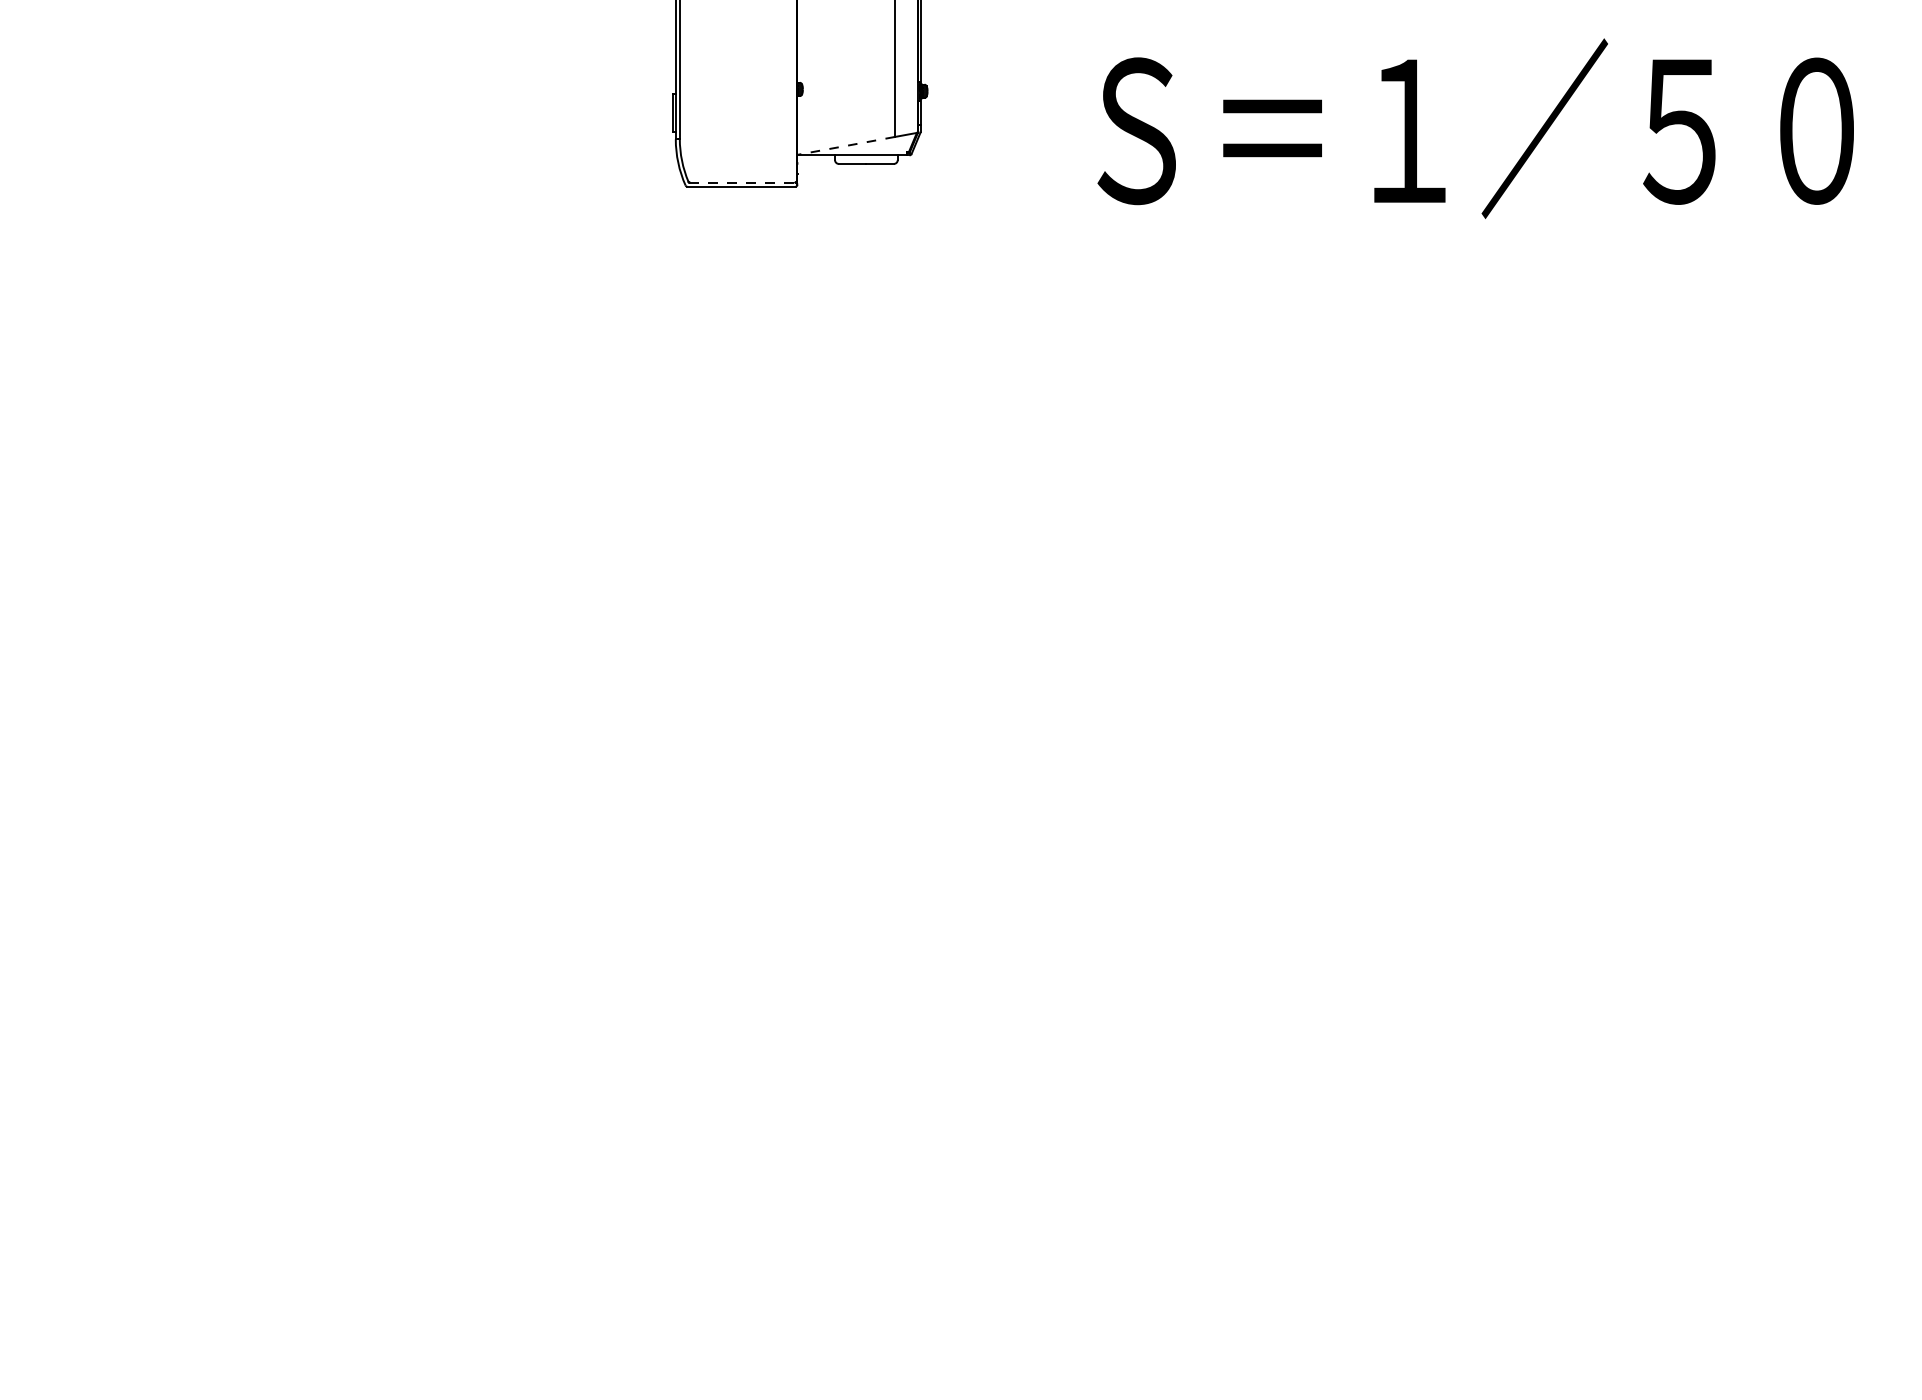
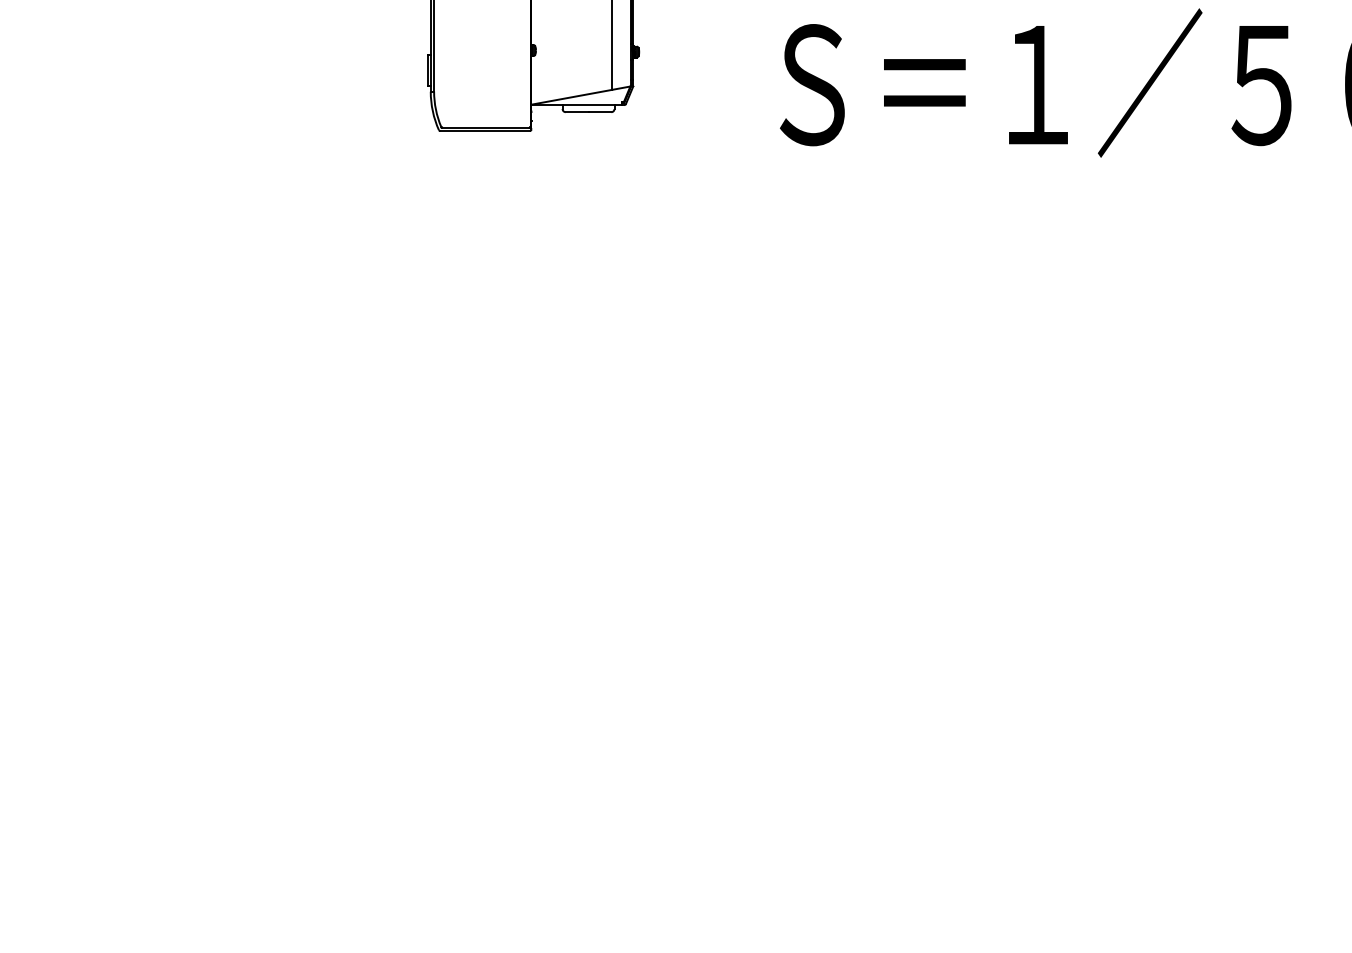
line: (846, 145) -> (572, 96), dashed -> solid
line: (742, 182) -> (485, 127), dashed -> solid

